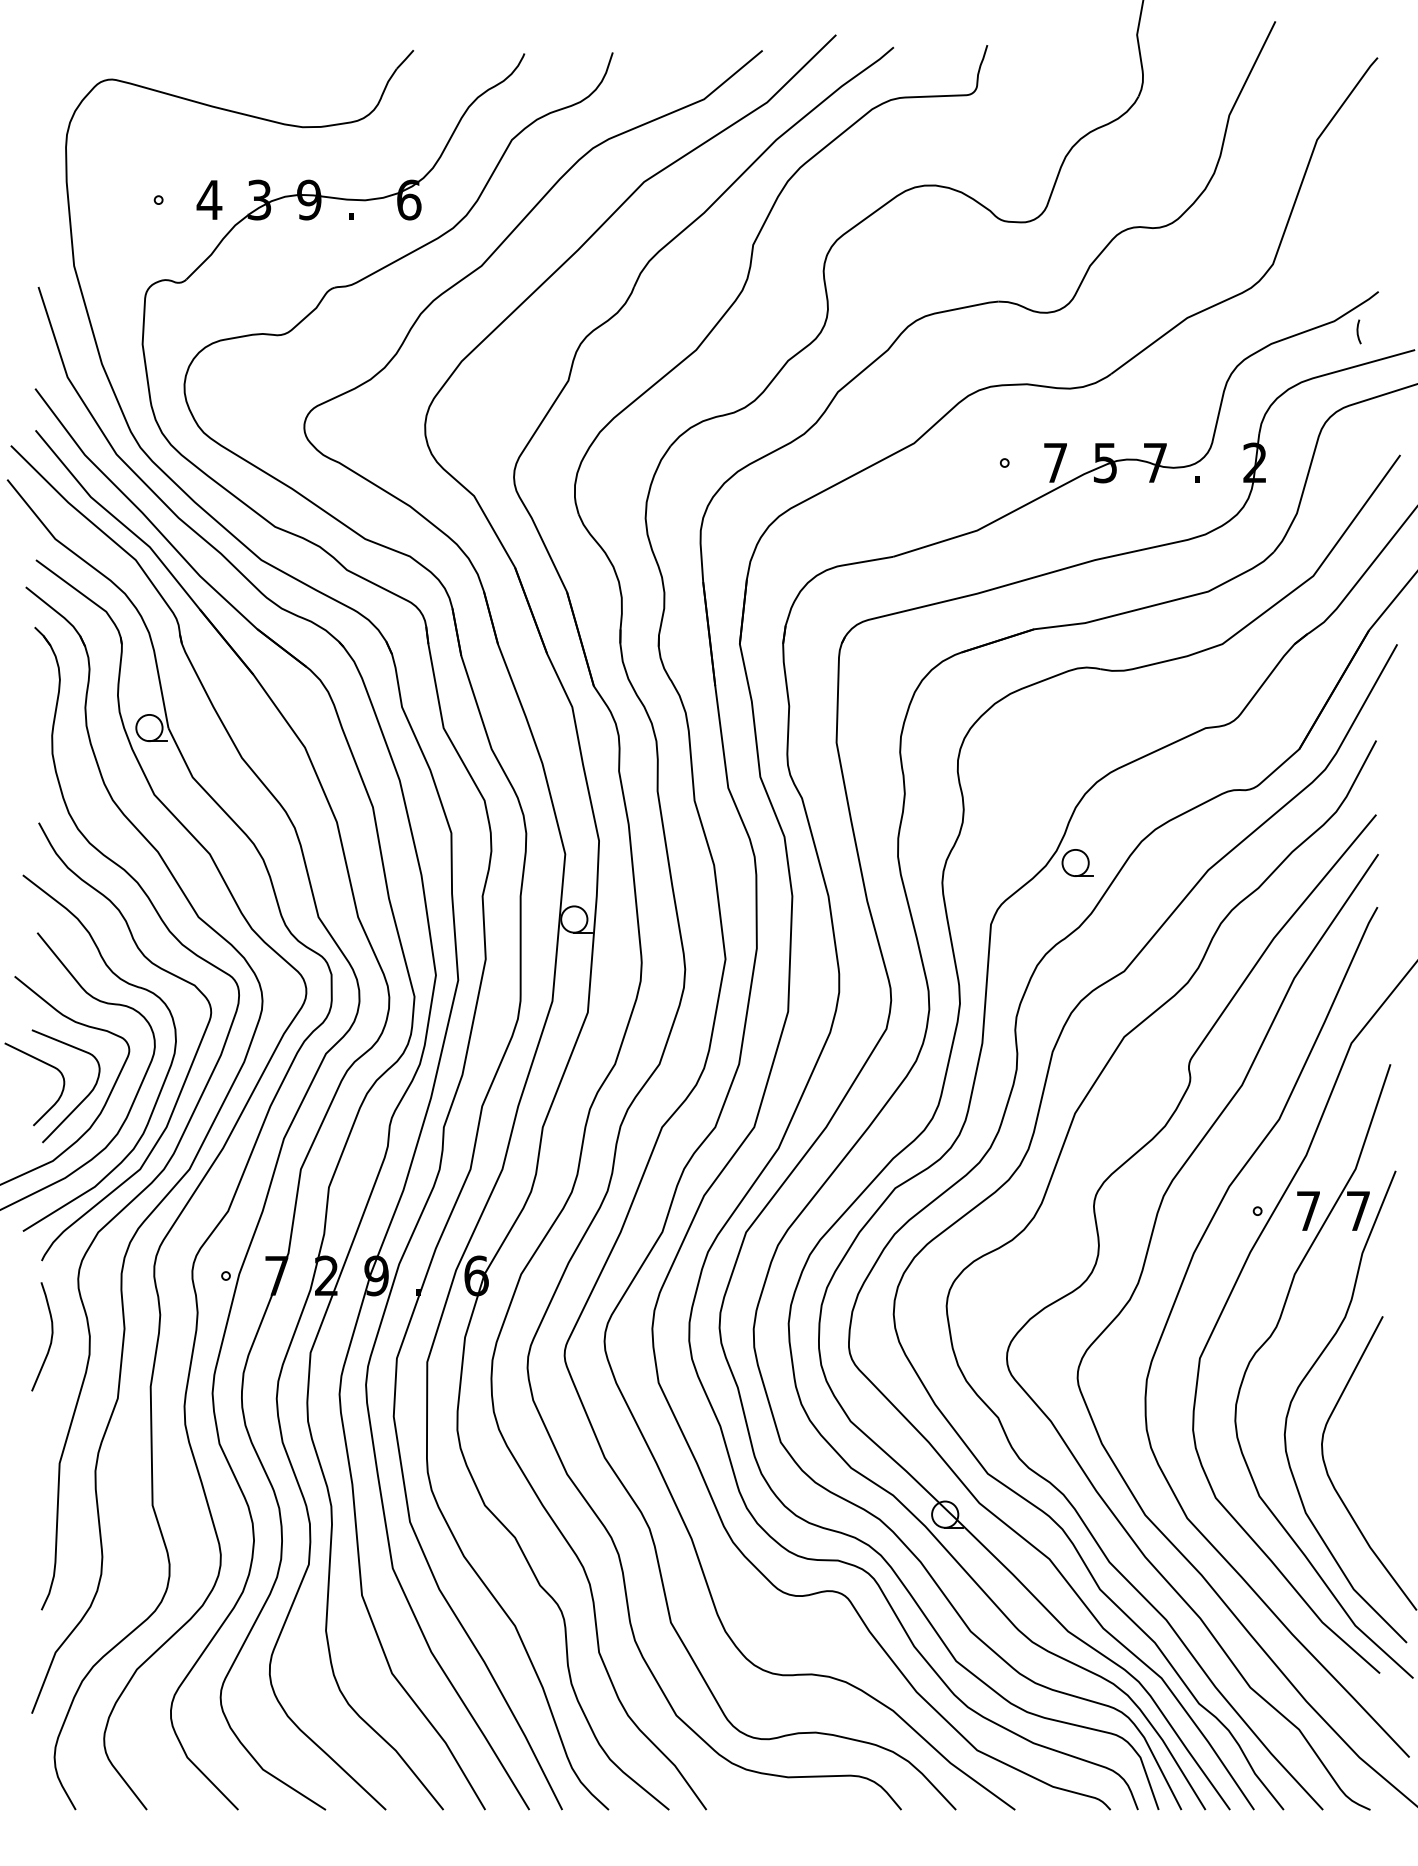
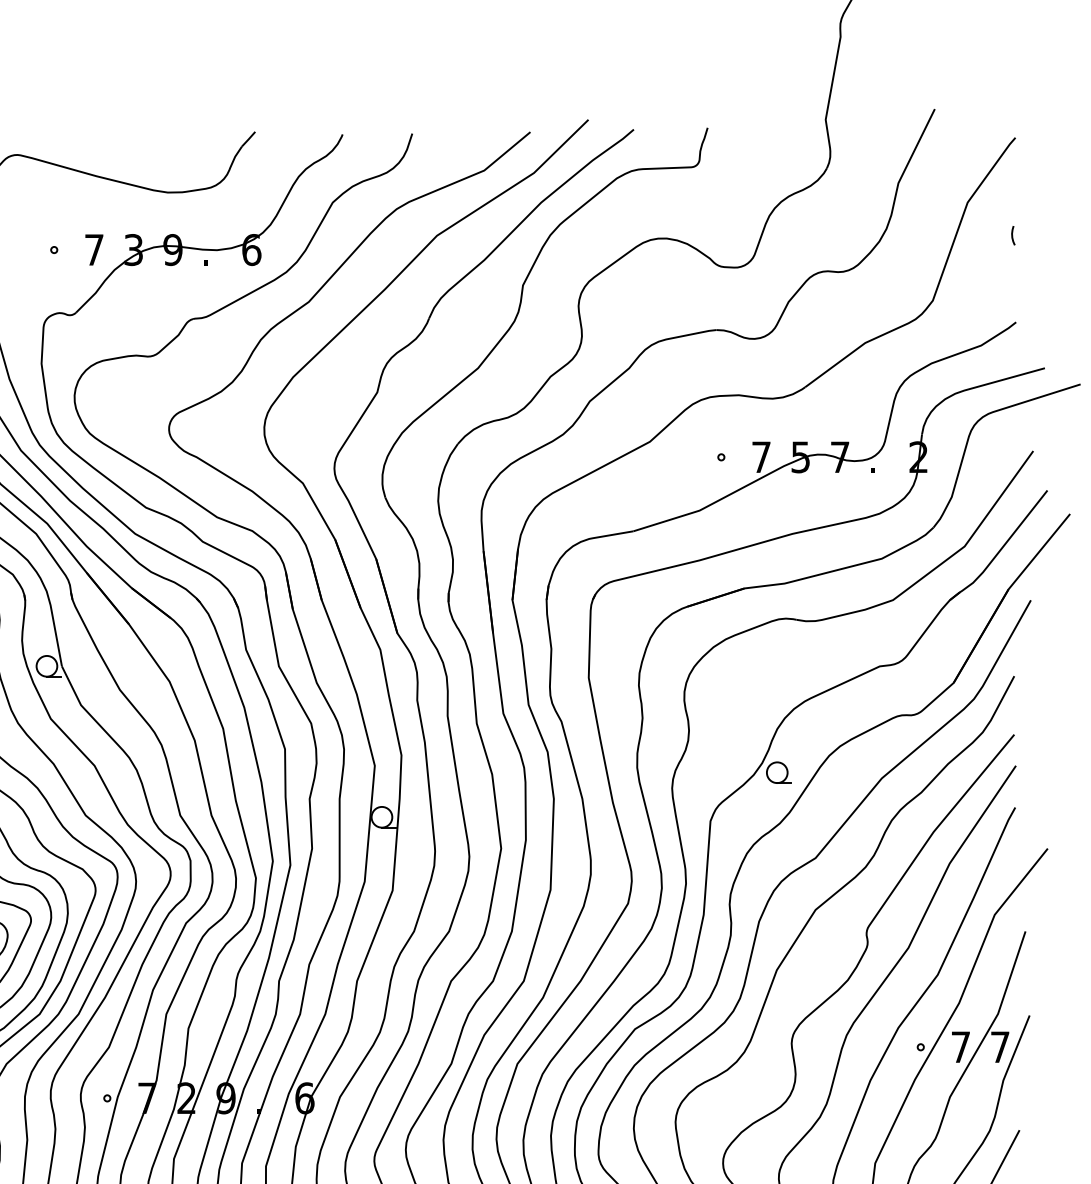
text: (209, 199) -> (94, 249), 4 -> 7
curve: (1358, 331) -> (1012, 235), moved

